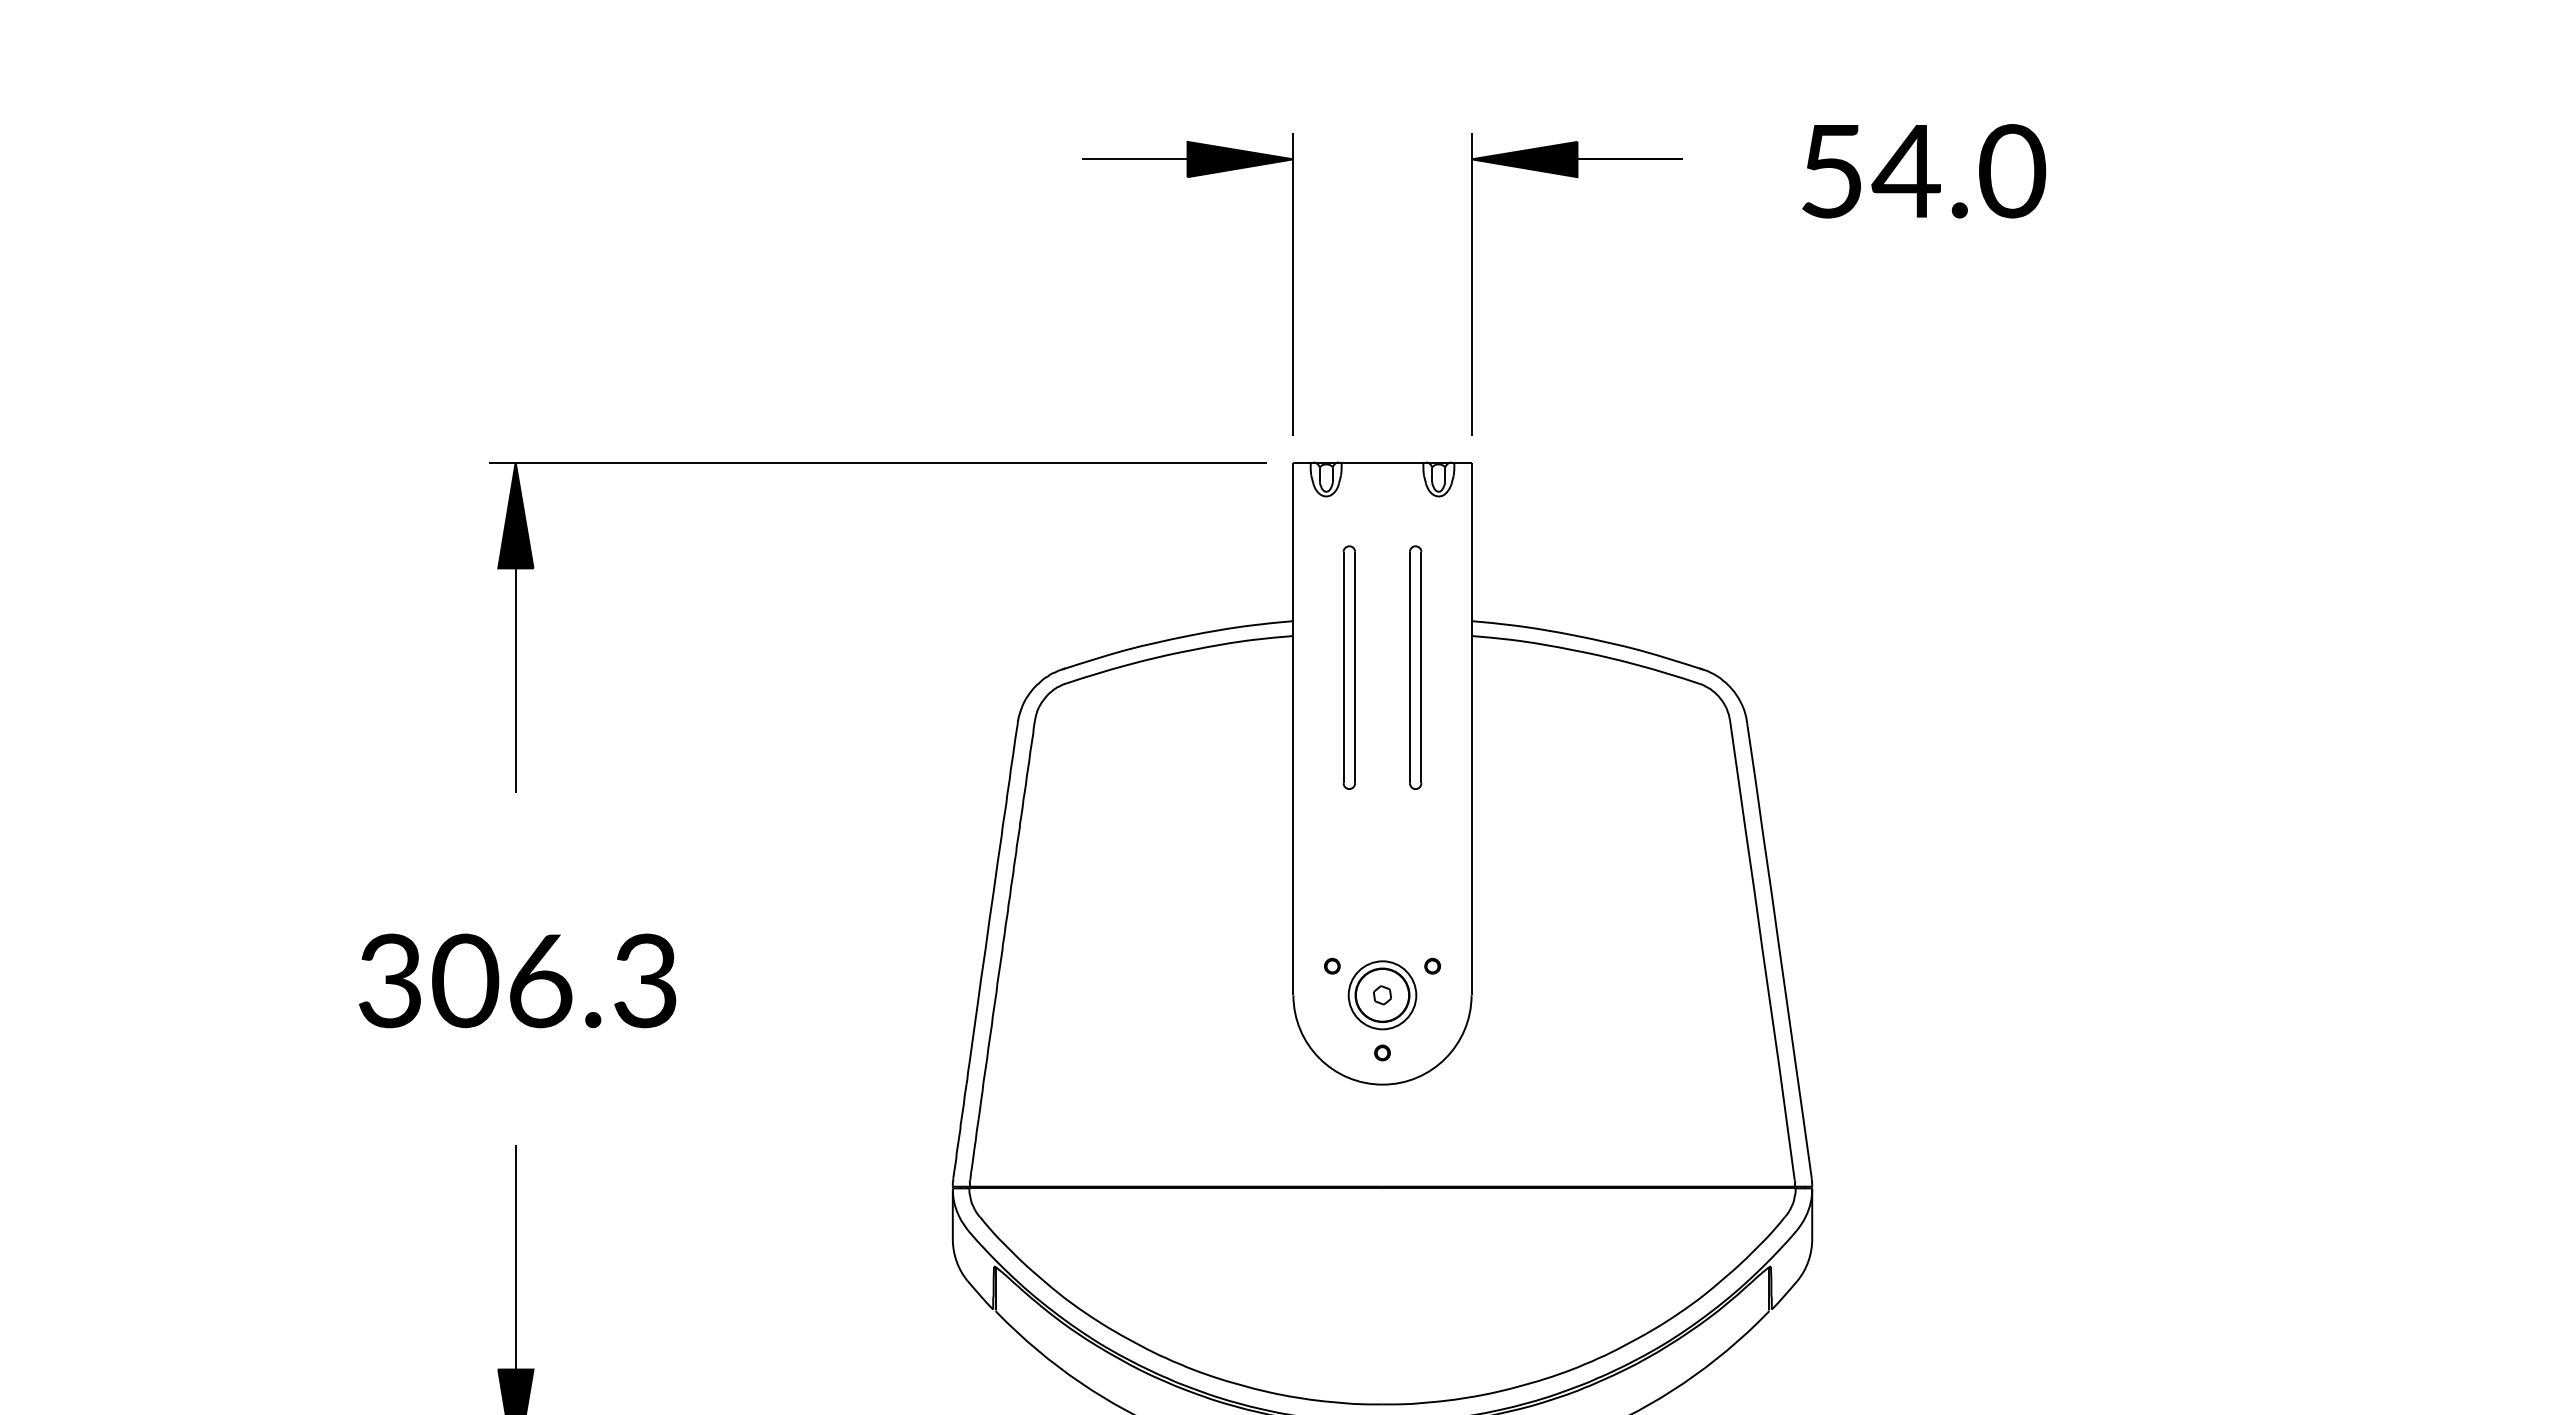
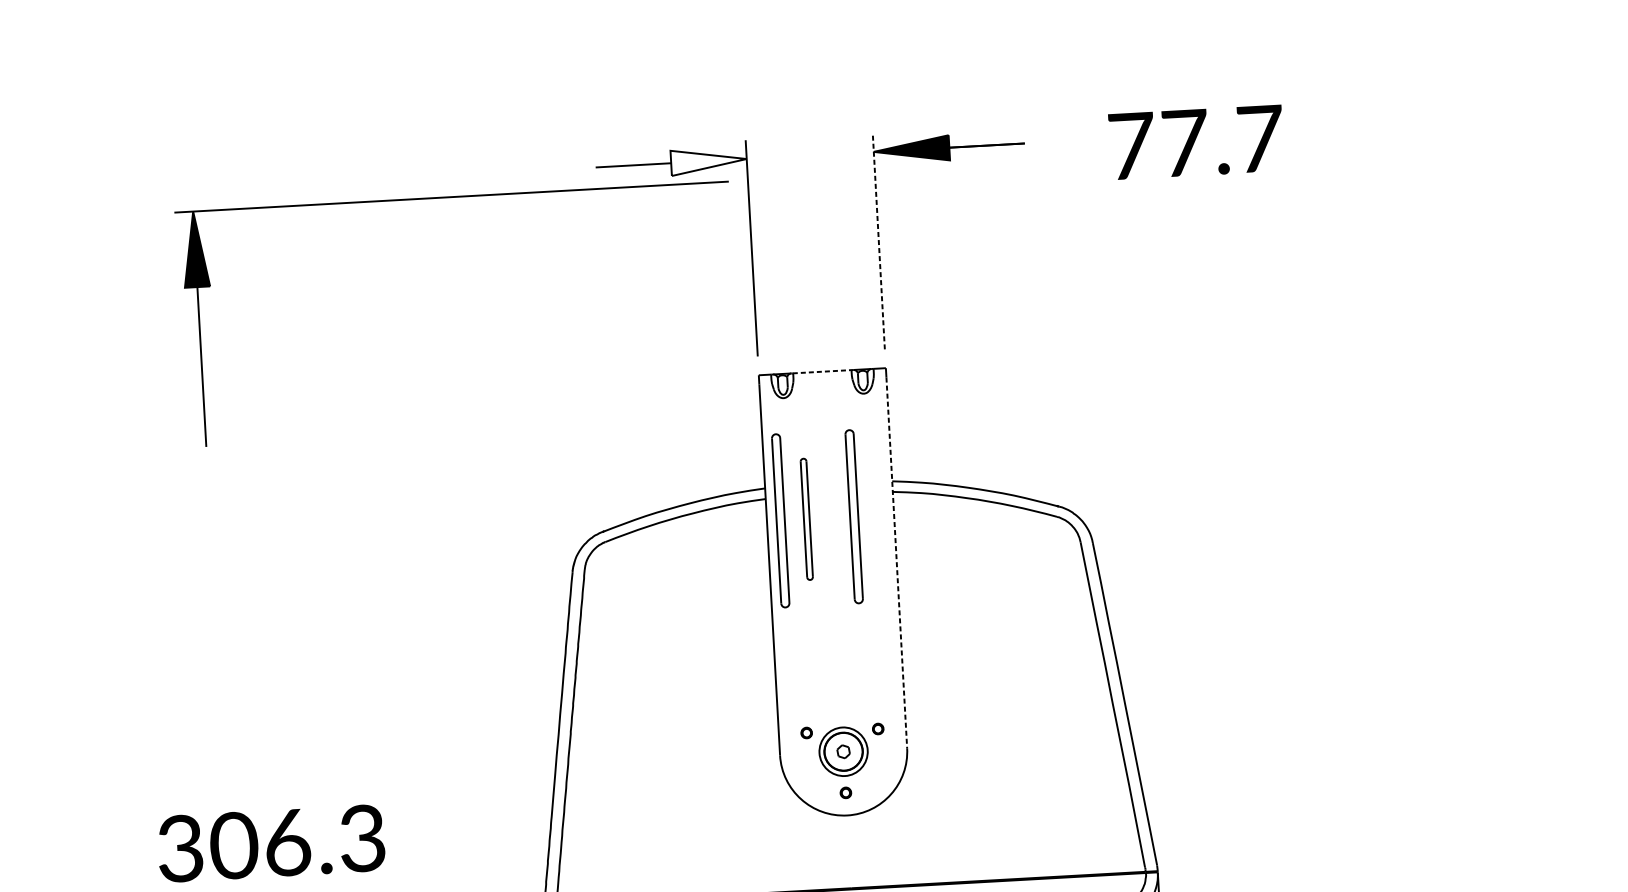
fill: (1240, 159) -> (708, 161), removed
text: (1923, 171) -> (1196, 142), 54.0 -> 77.7
line: (1471, 284) -> (878, 241), solid -> dashed
line: (1383, 462) -> (823, 371), solid -> dashed
part: (877, 463) -> (451, 197), moved
part: (1312, 667) -> (780, 520), added
part: (1348, 667) -> (806, 519), size x0.7
line: (1471, 735) -> (896, 562), solid -> dashed
text: (517, 980) -> (271, 843), moved

